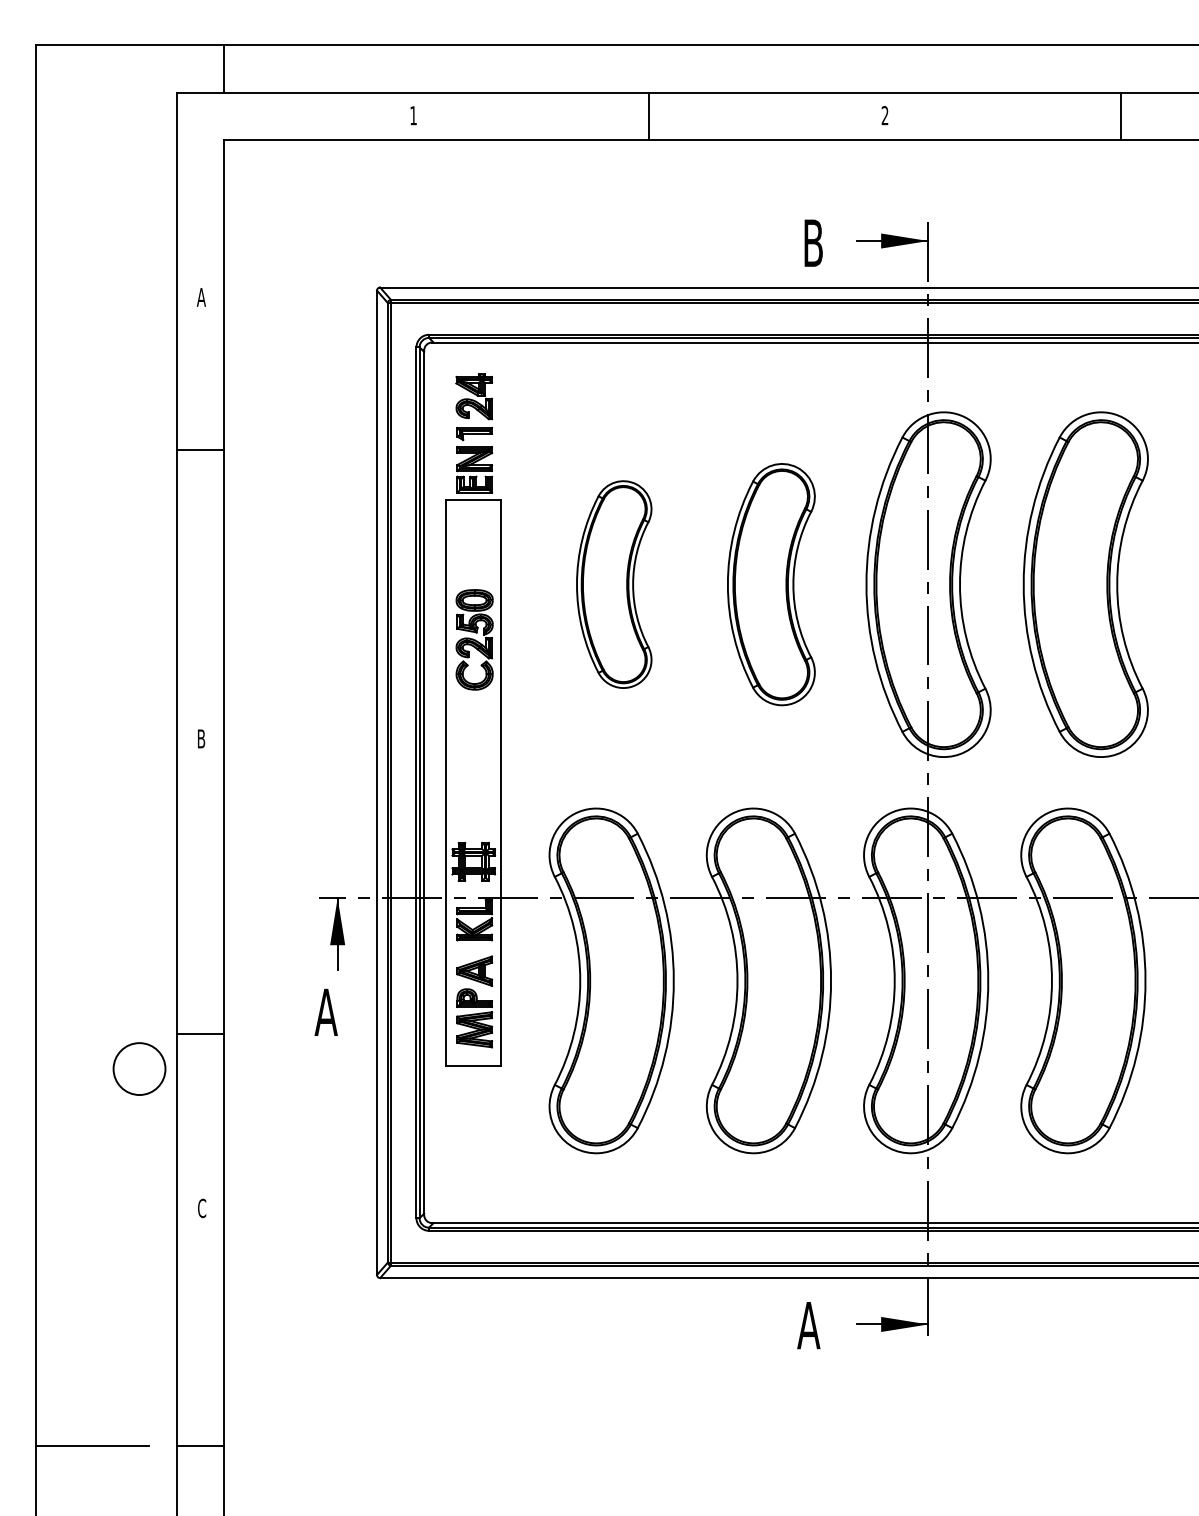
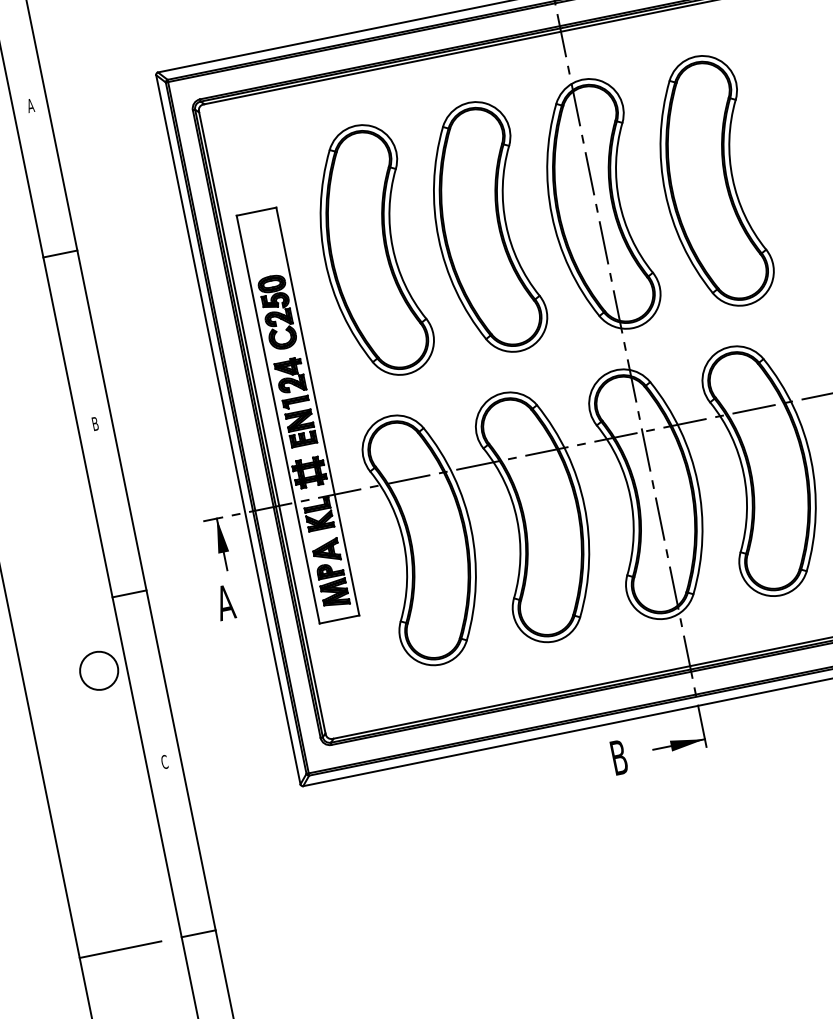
part: (473, 433) -> (295, 402), moved
line: (200, 450) -> (60, 254), moved
part: (614, 584) -> (370, 252), size x1.67
part: (771, 584) -> (483, 229), size x1.43
line: (200, 1033) -> (129, 593), moved
text: (808, 1325) -> (618, 757), A -> B

